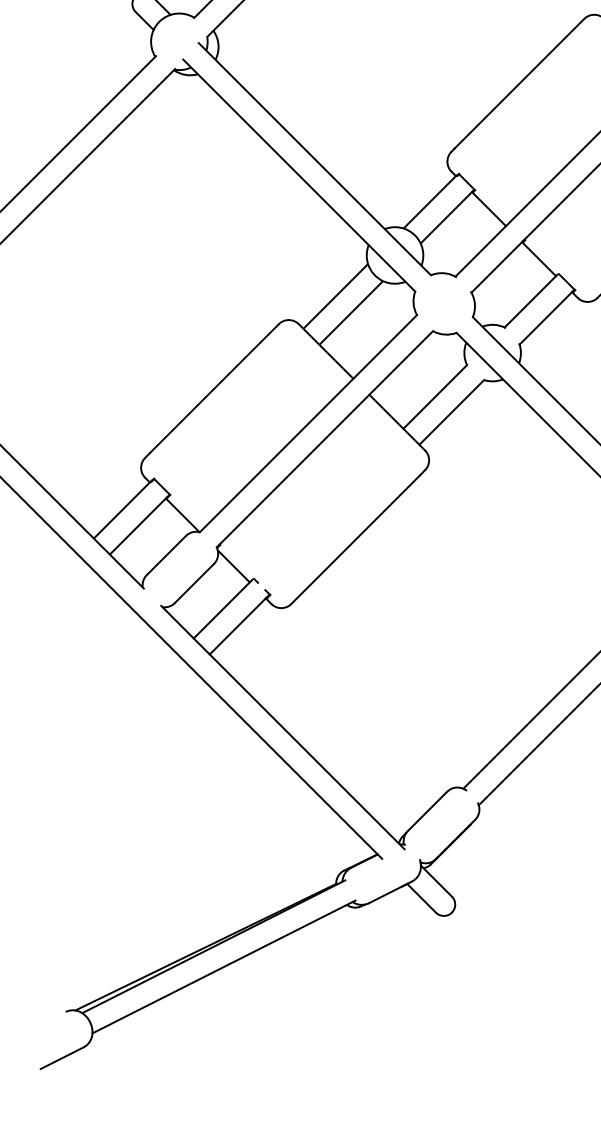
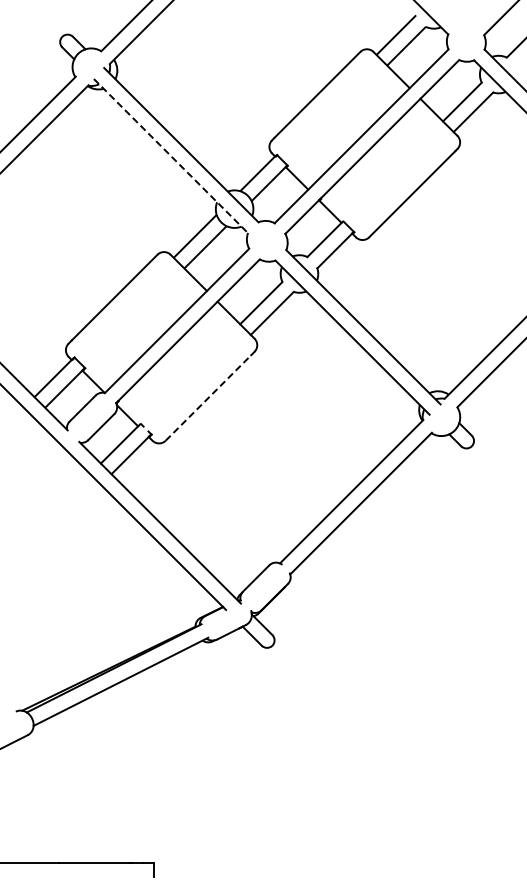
line: (298, 176) -> (170, 156), solid -> dashed
line: (355, 538) -> (208, 397), solid -> dashed

